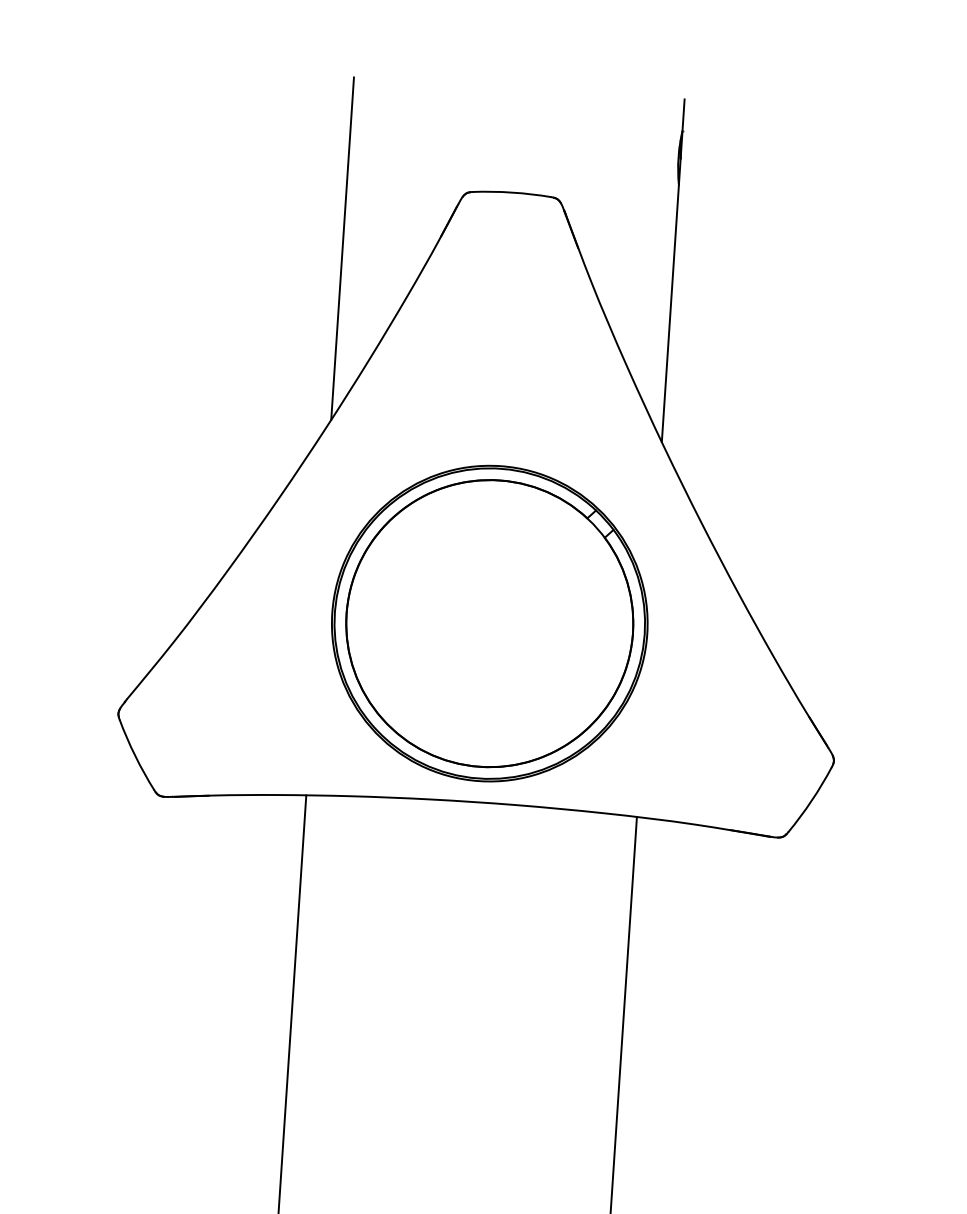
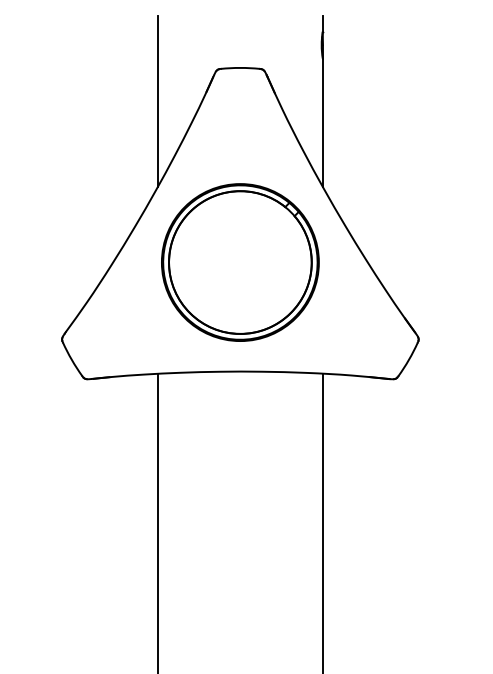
part: (490, 623) -> (240, 262), moved

